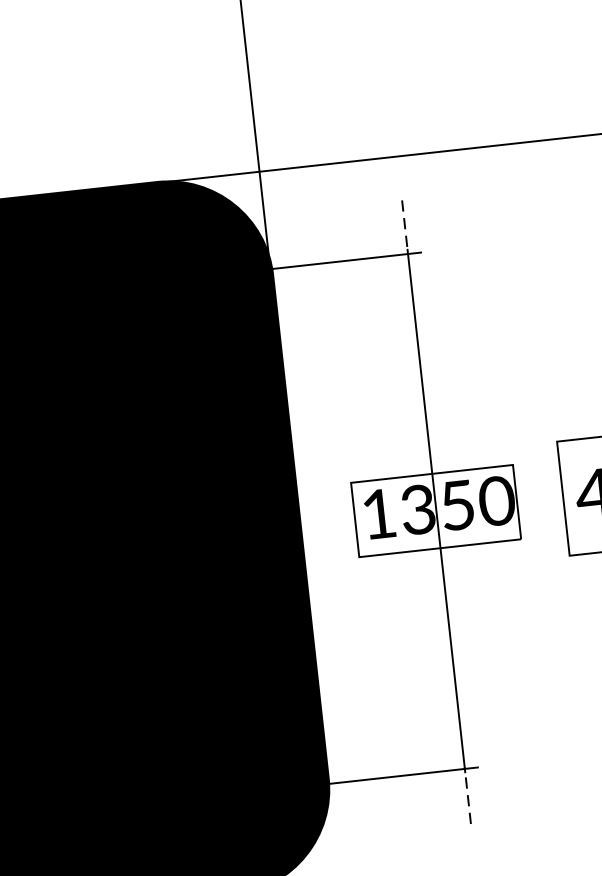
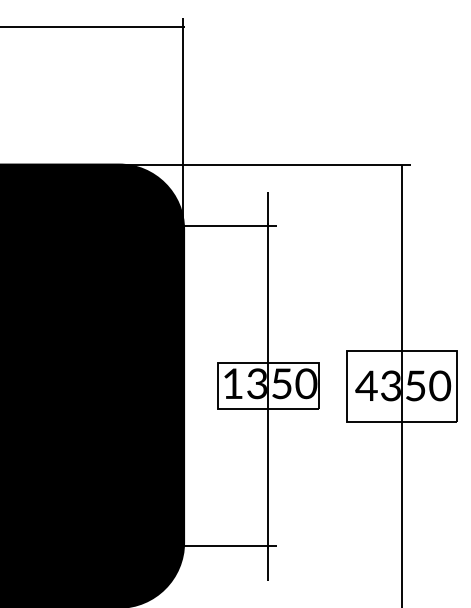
line: (405, 227) -> (268, 209), dashed -> solid
line: (467, 795) -> (268, 562), dashed -> solid

